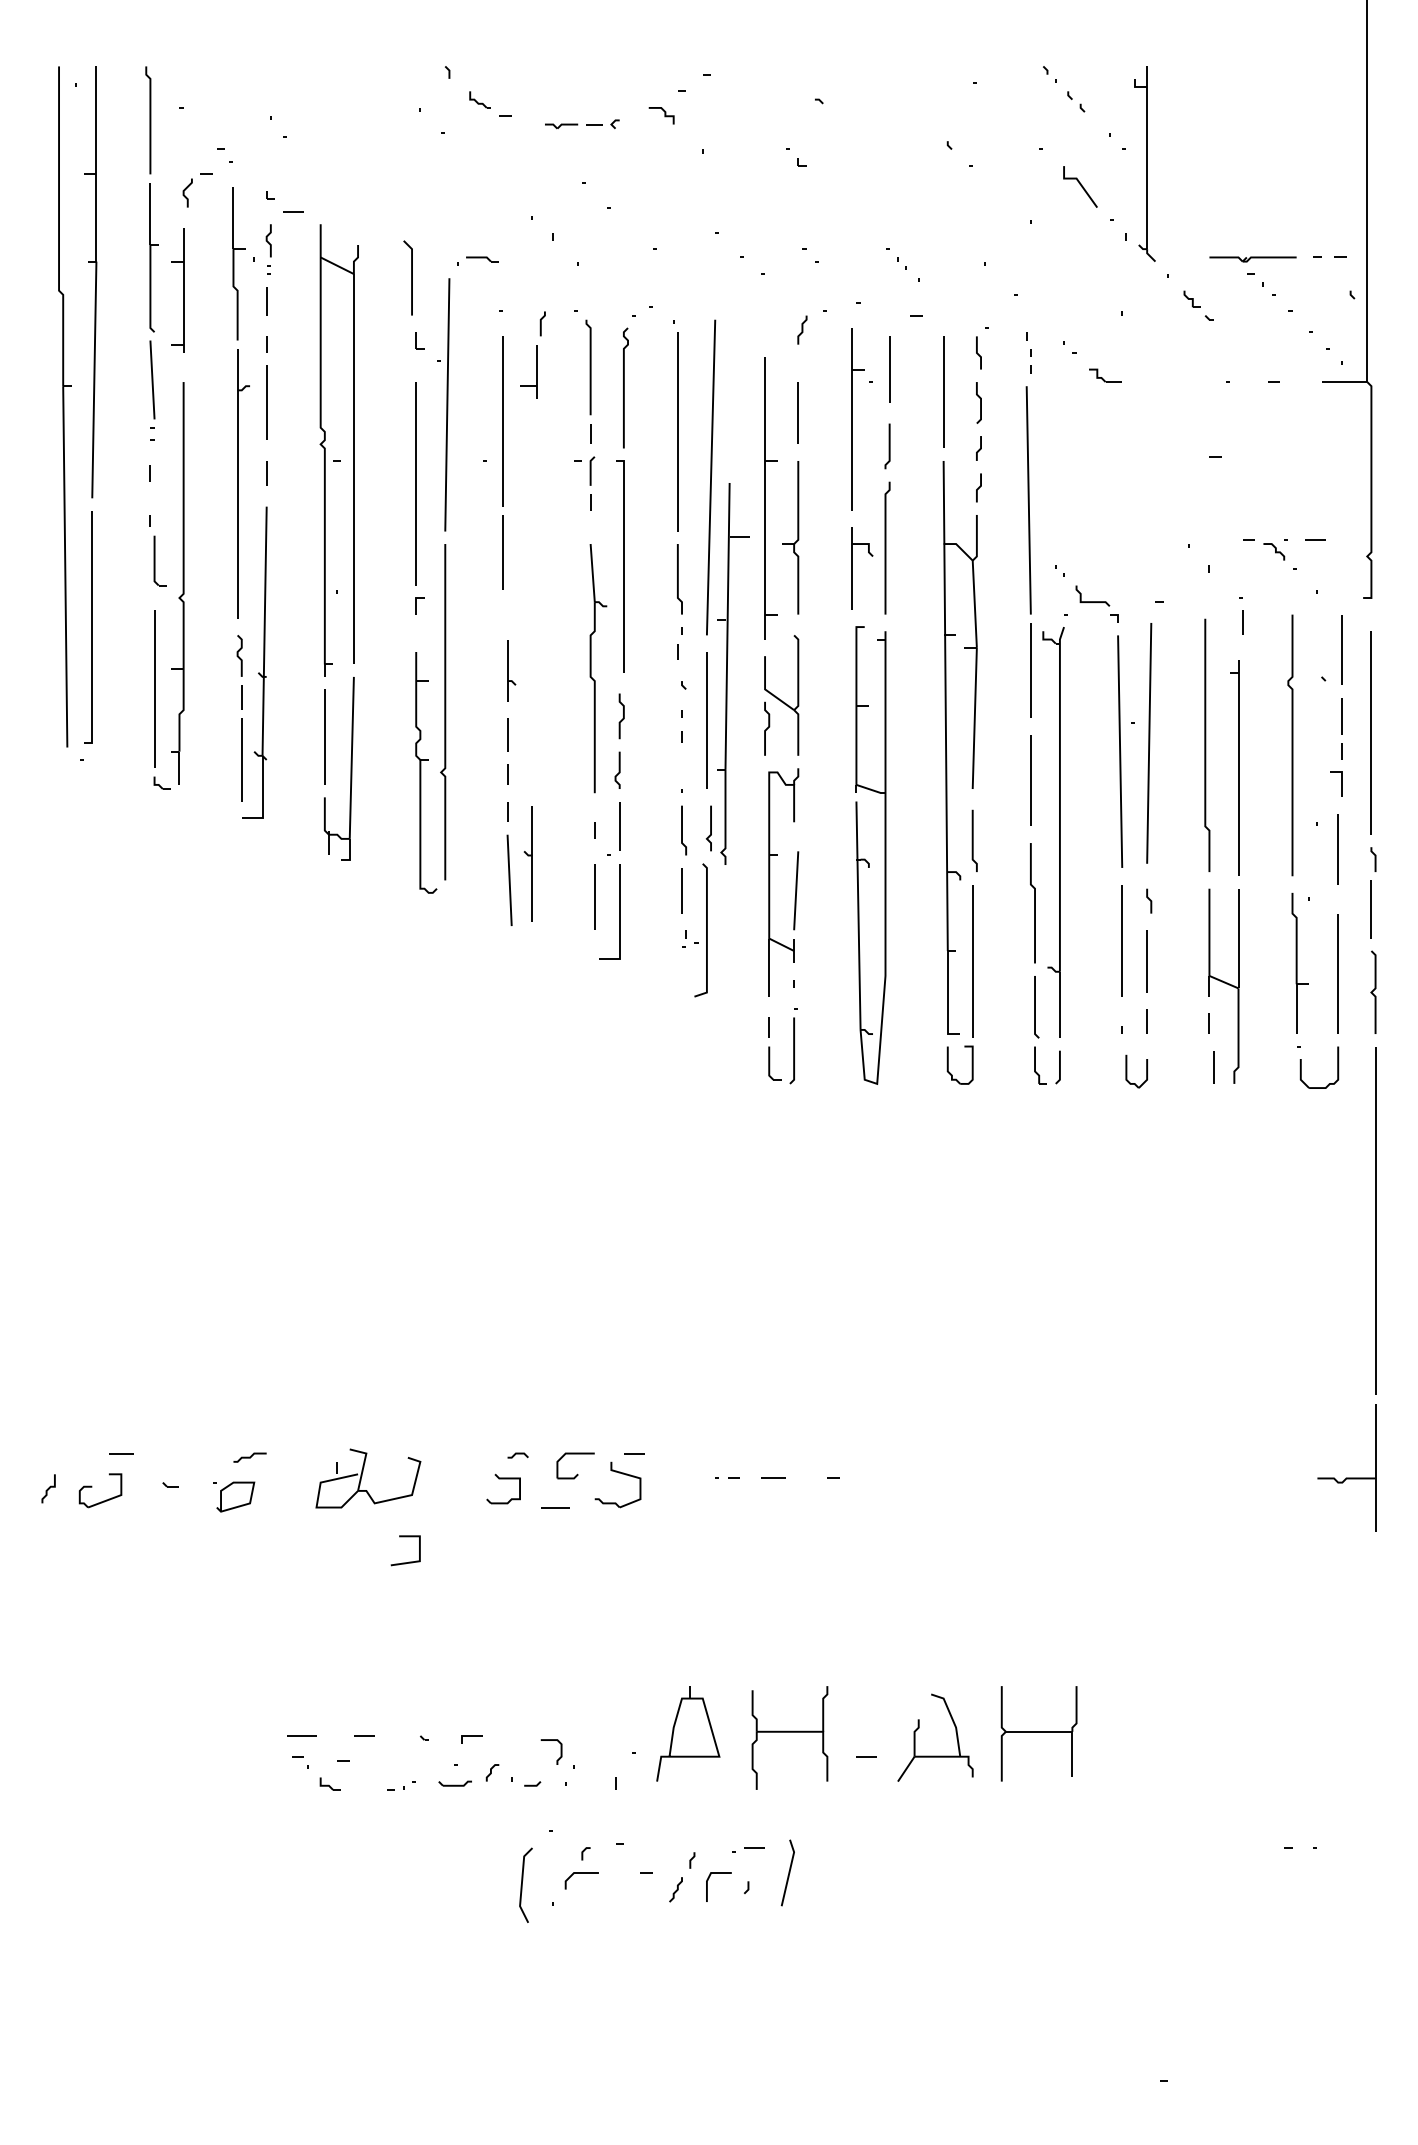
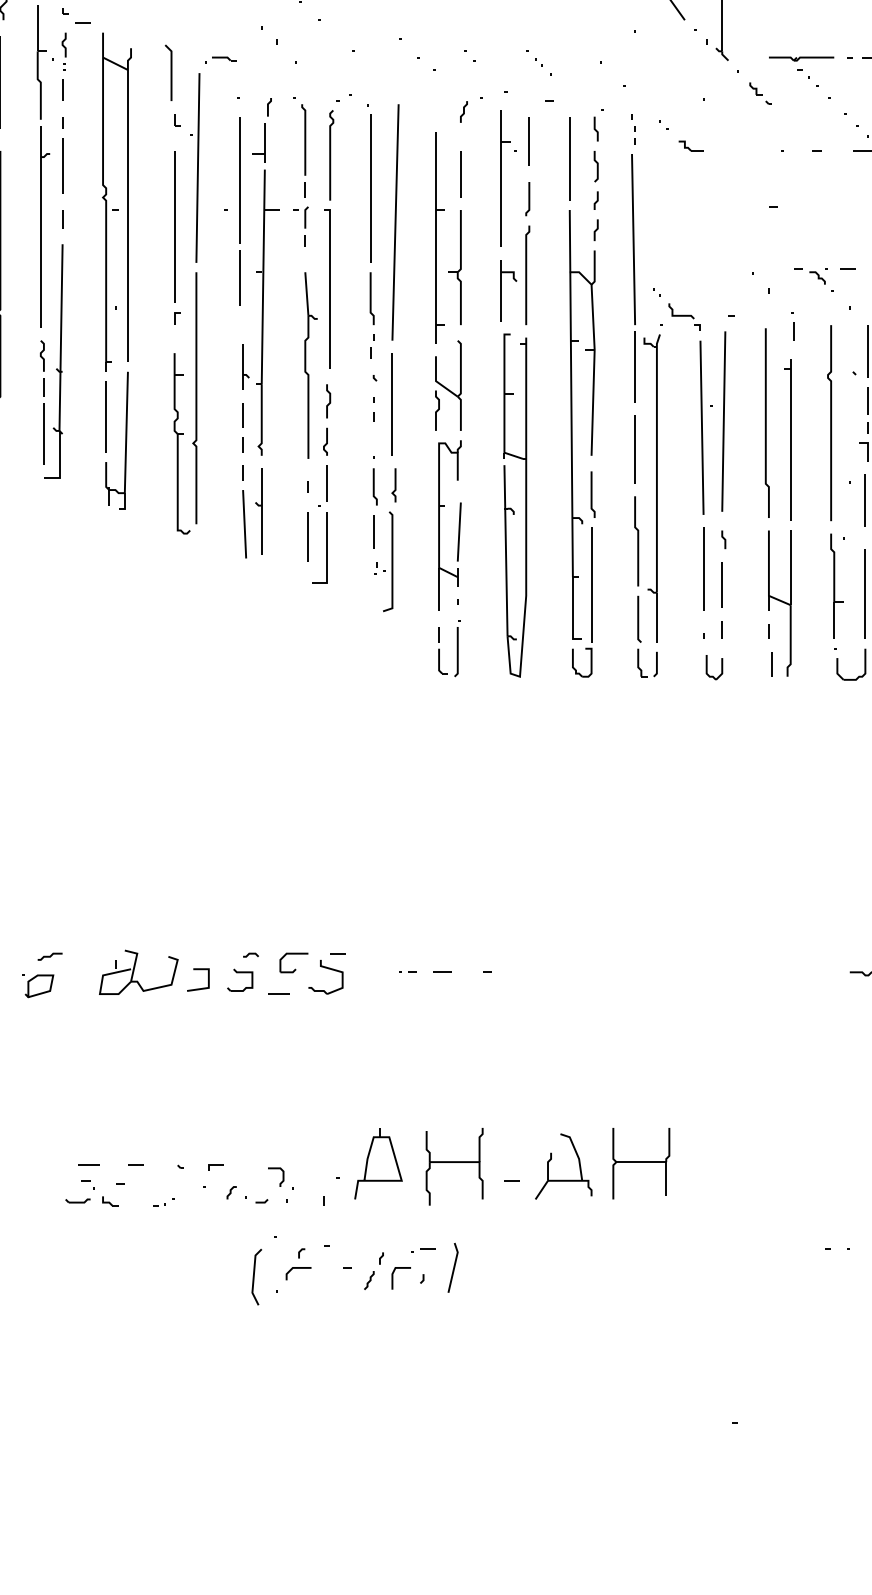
part: (733, 673) -> (267, 312), moved
line: (408, 1561) -> (200, 988), moved
part: (454, 1783) -> (77, 1200), moved

